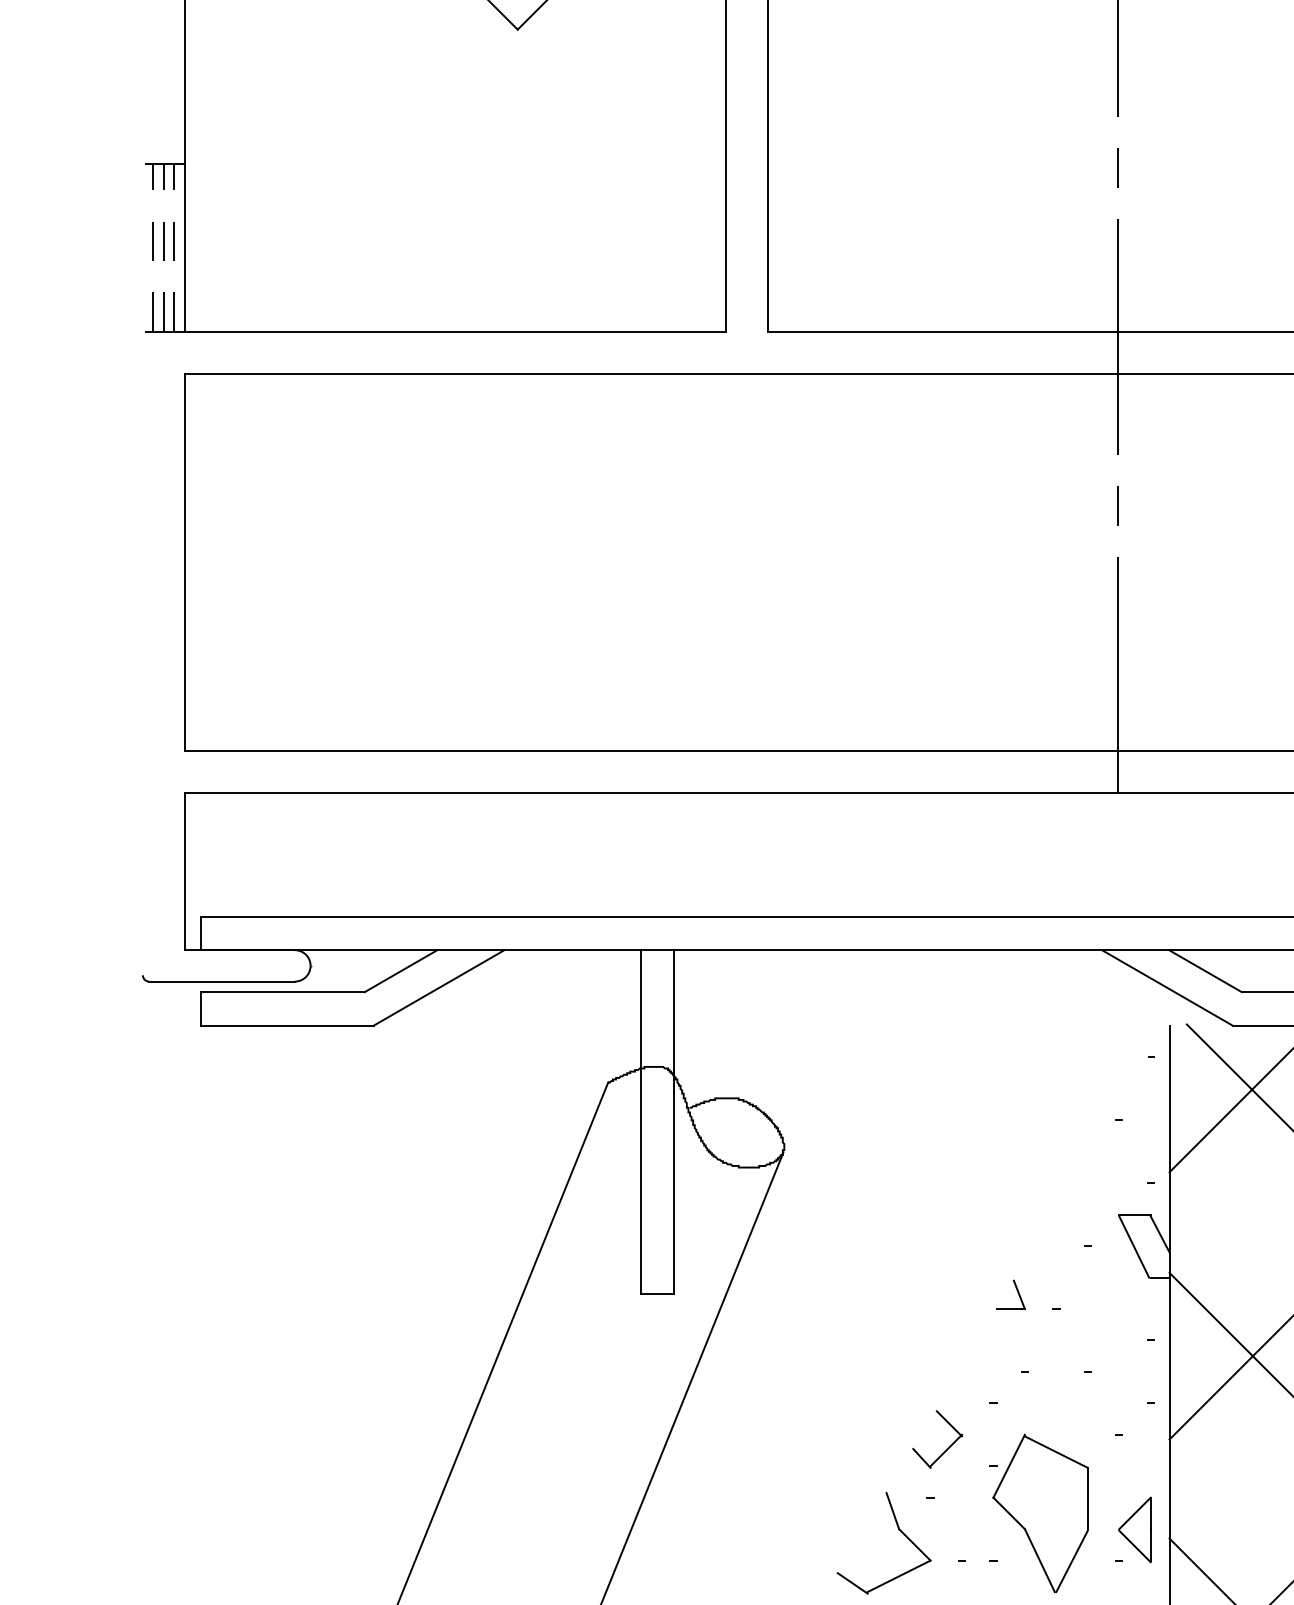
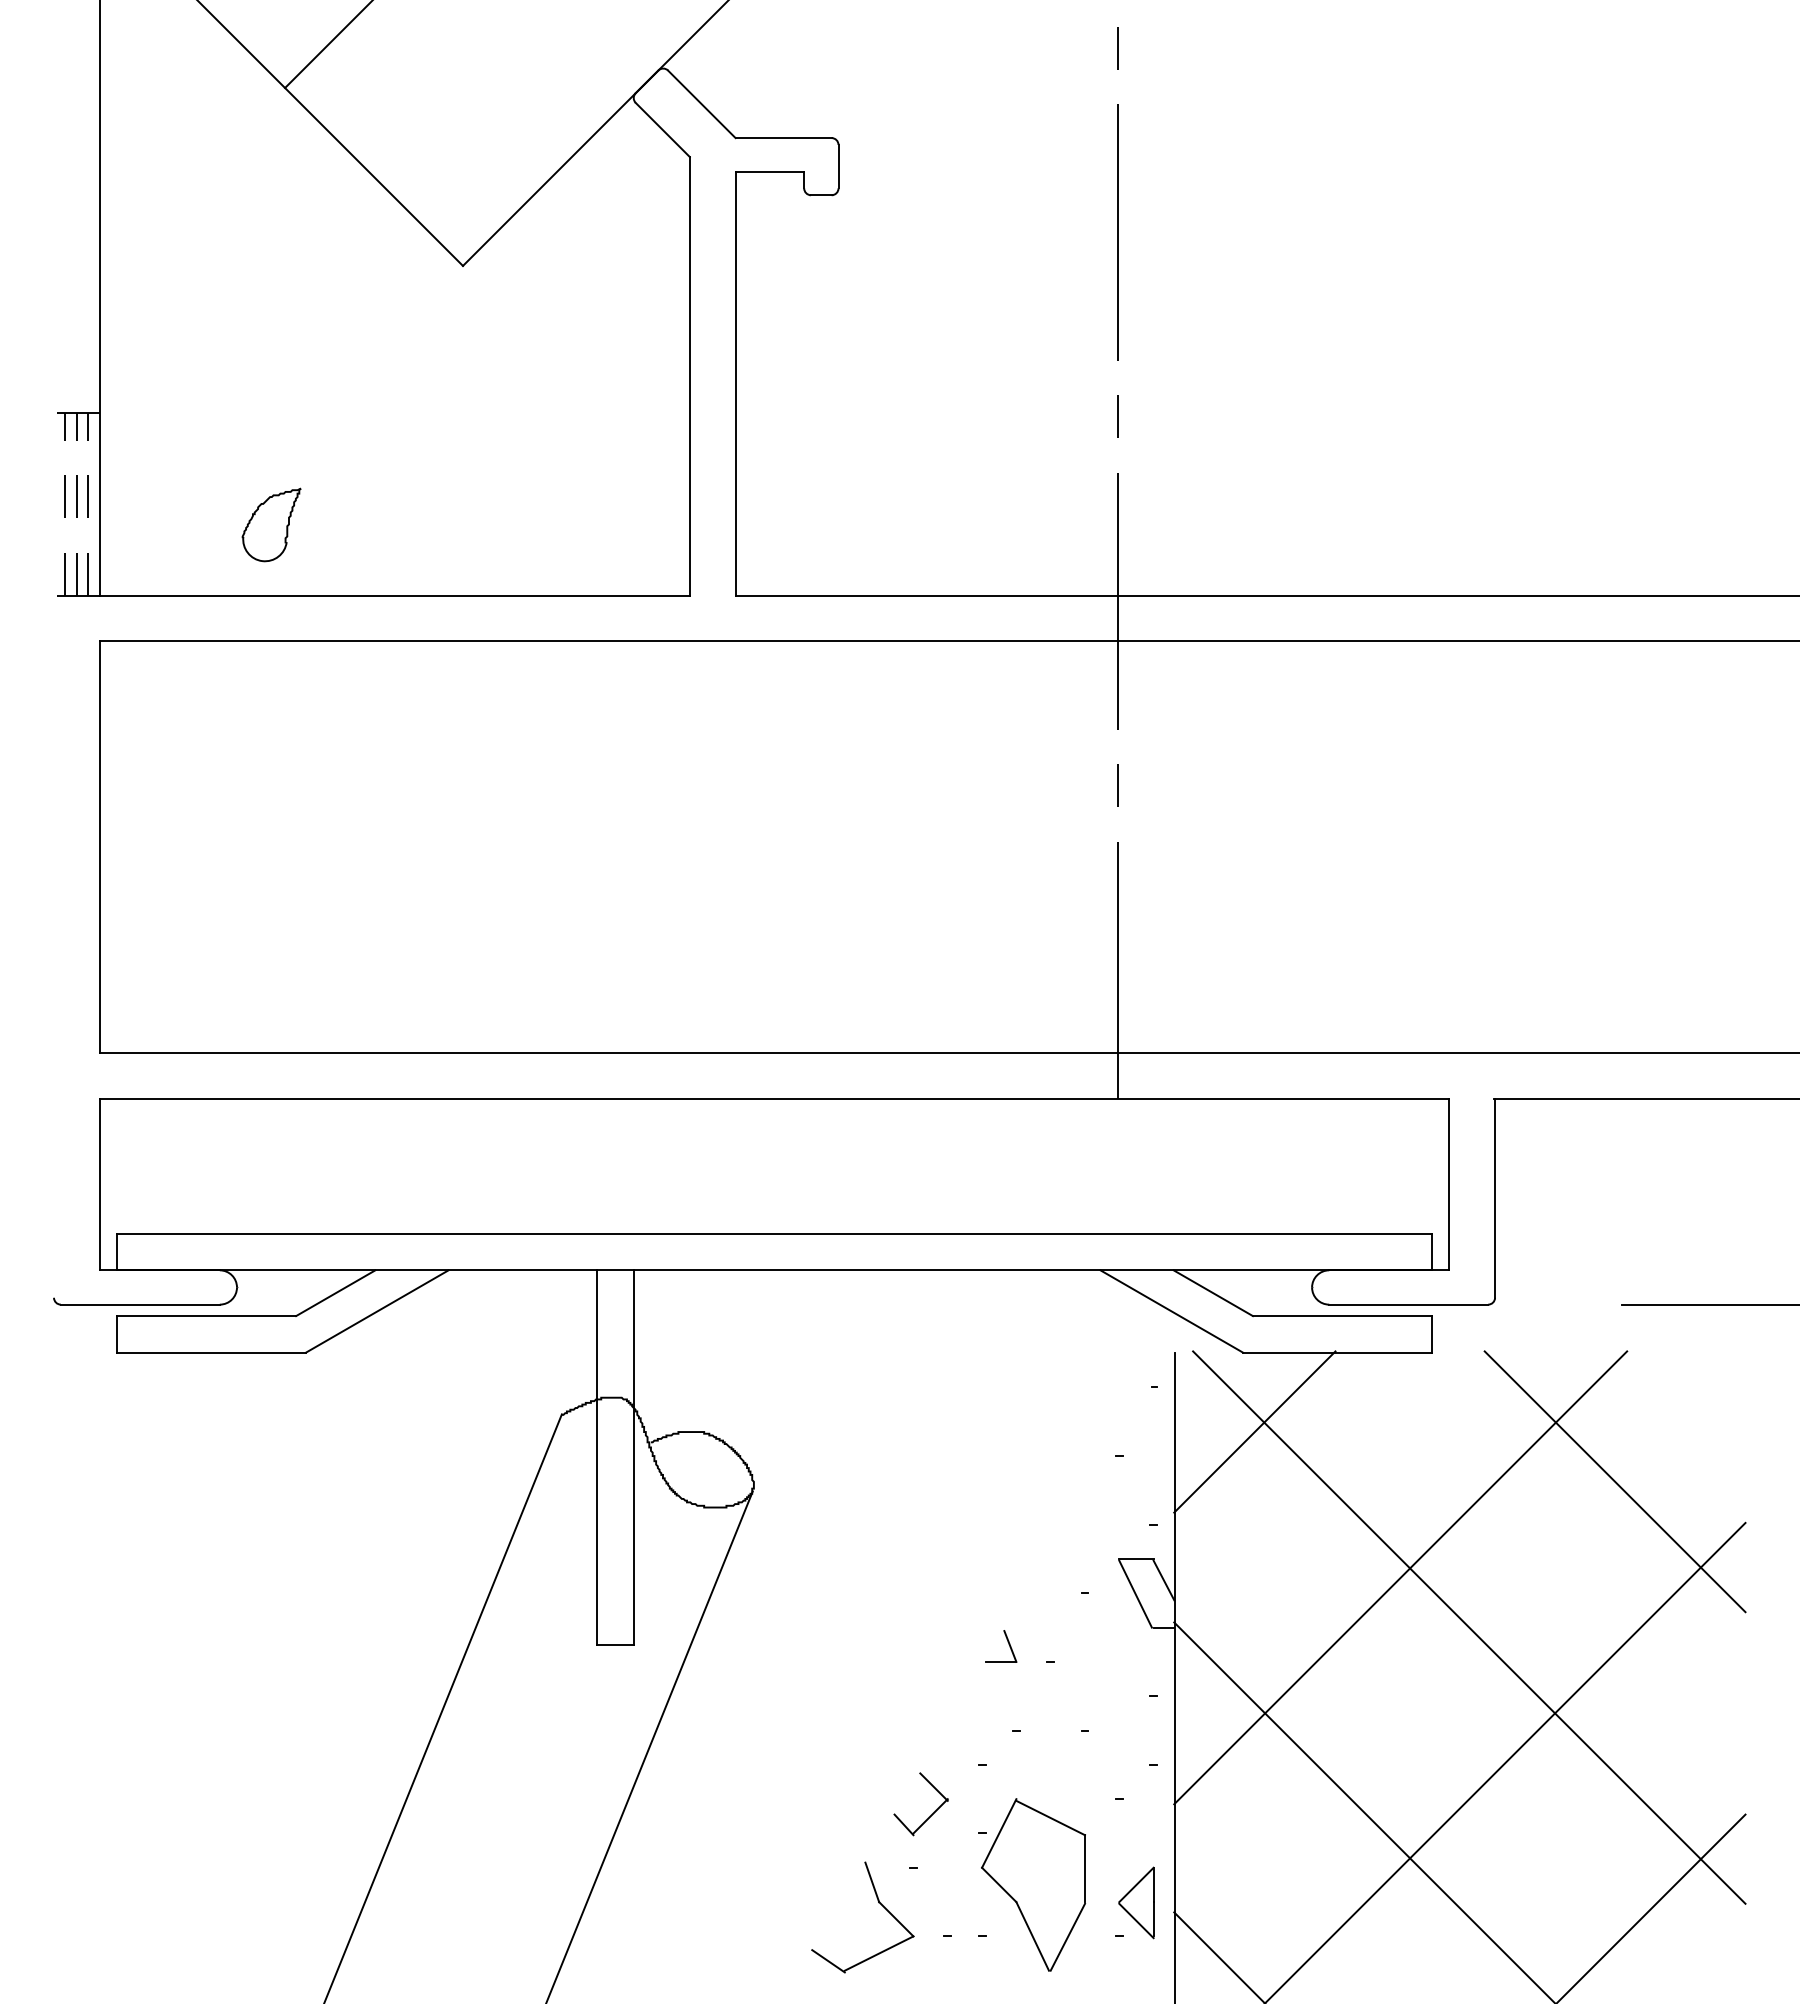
part: (342, 266) -> (271, 524), added

